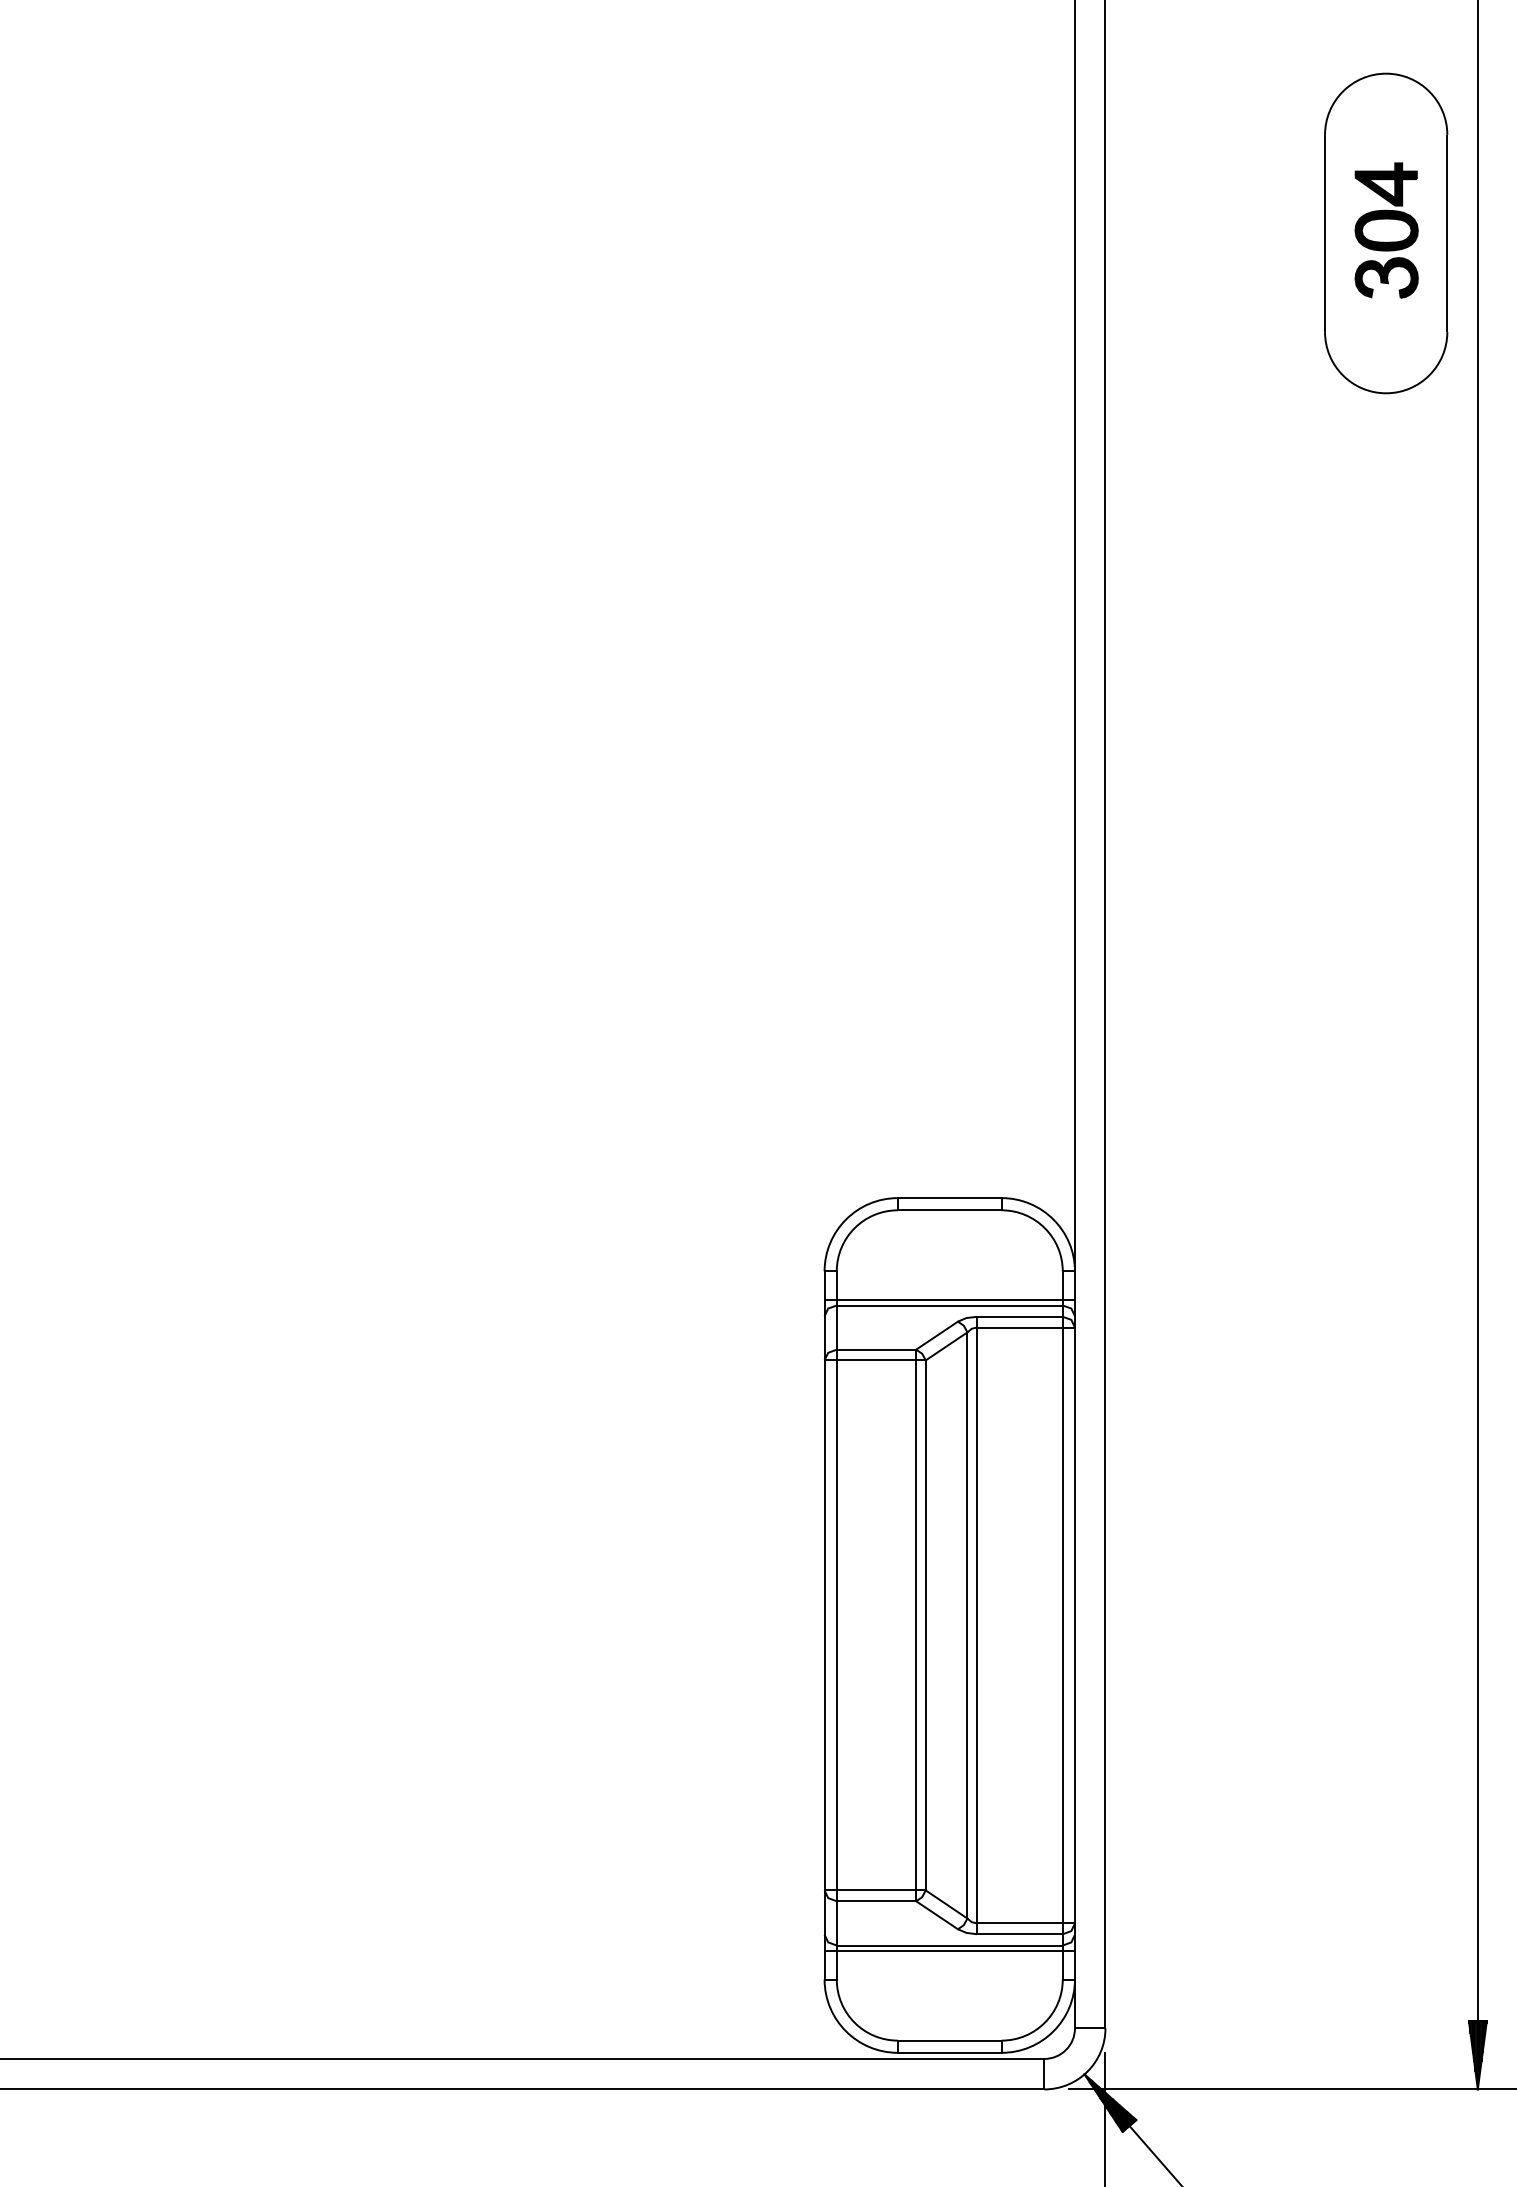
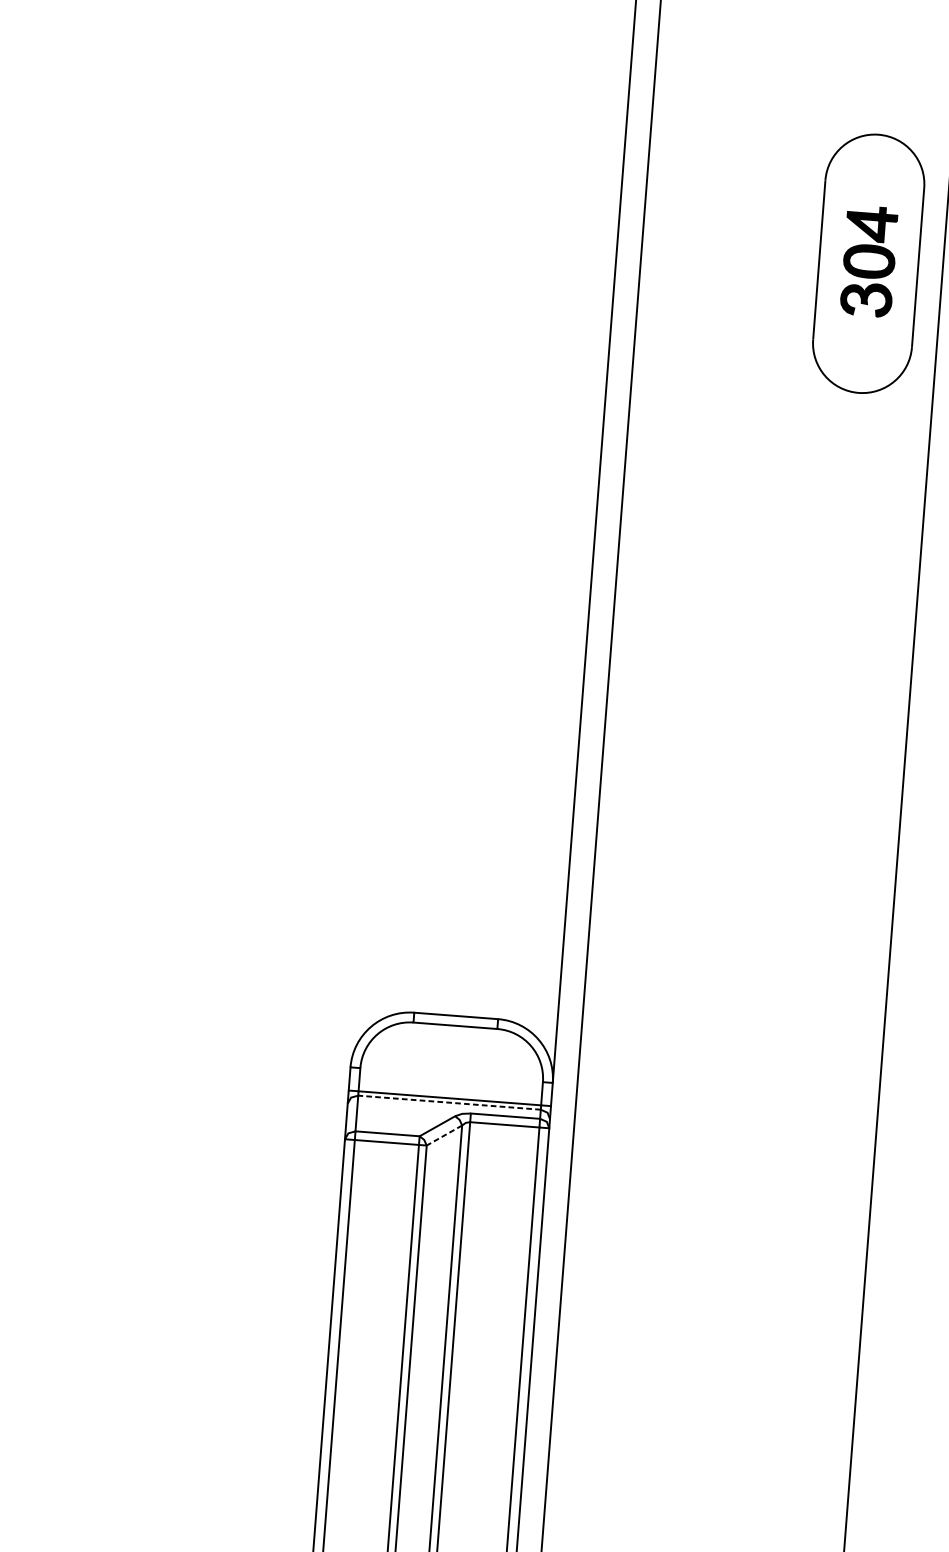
line: (949, 1305) -> (449, 1102), solid -> dashed
line: (946, 1346) -> (444, 1135), solid -> dashed

